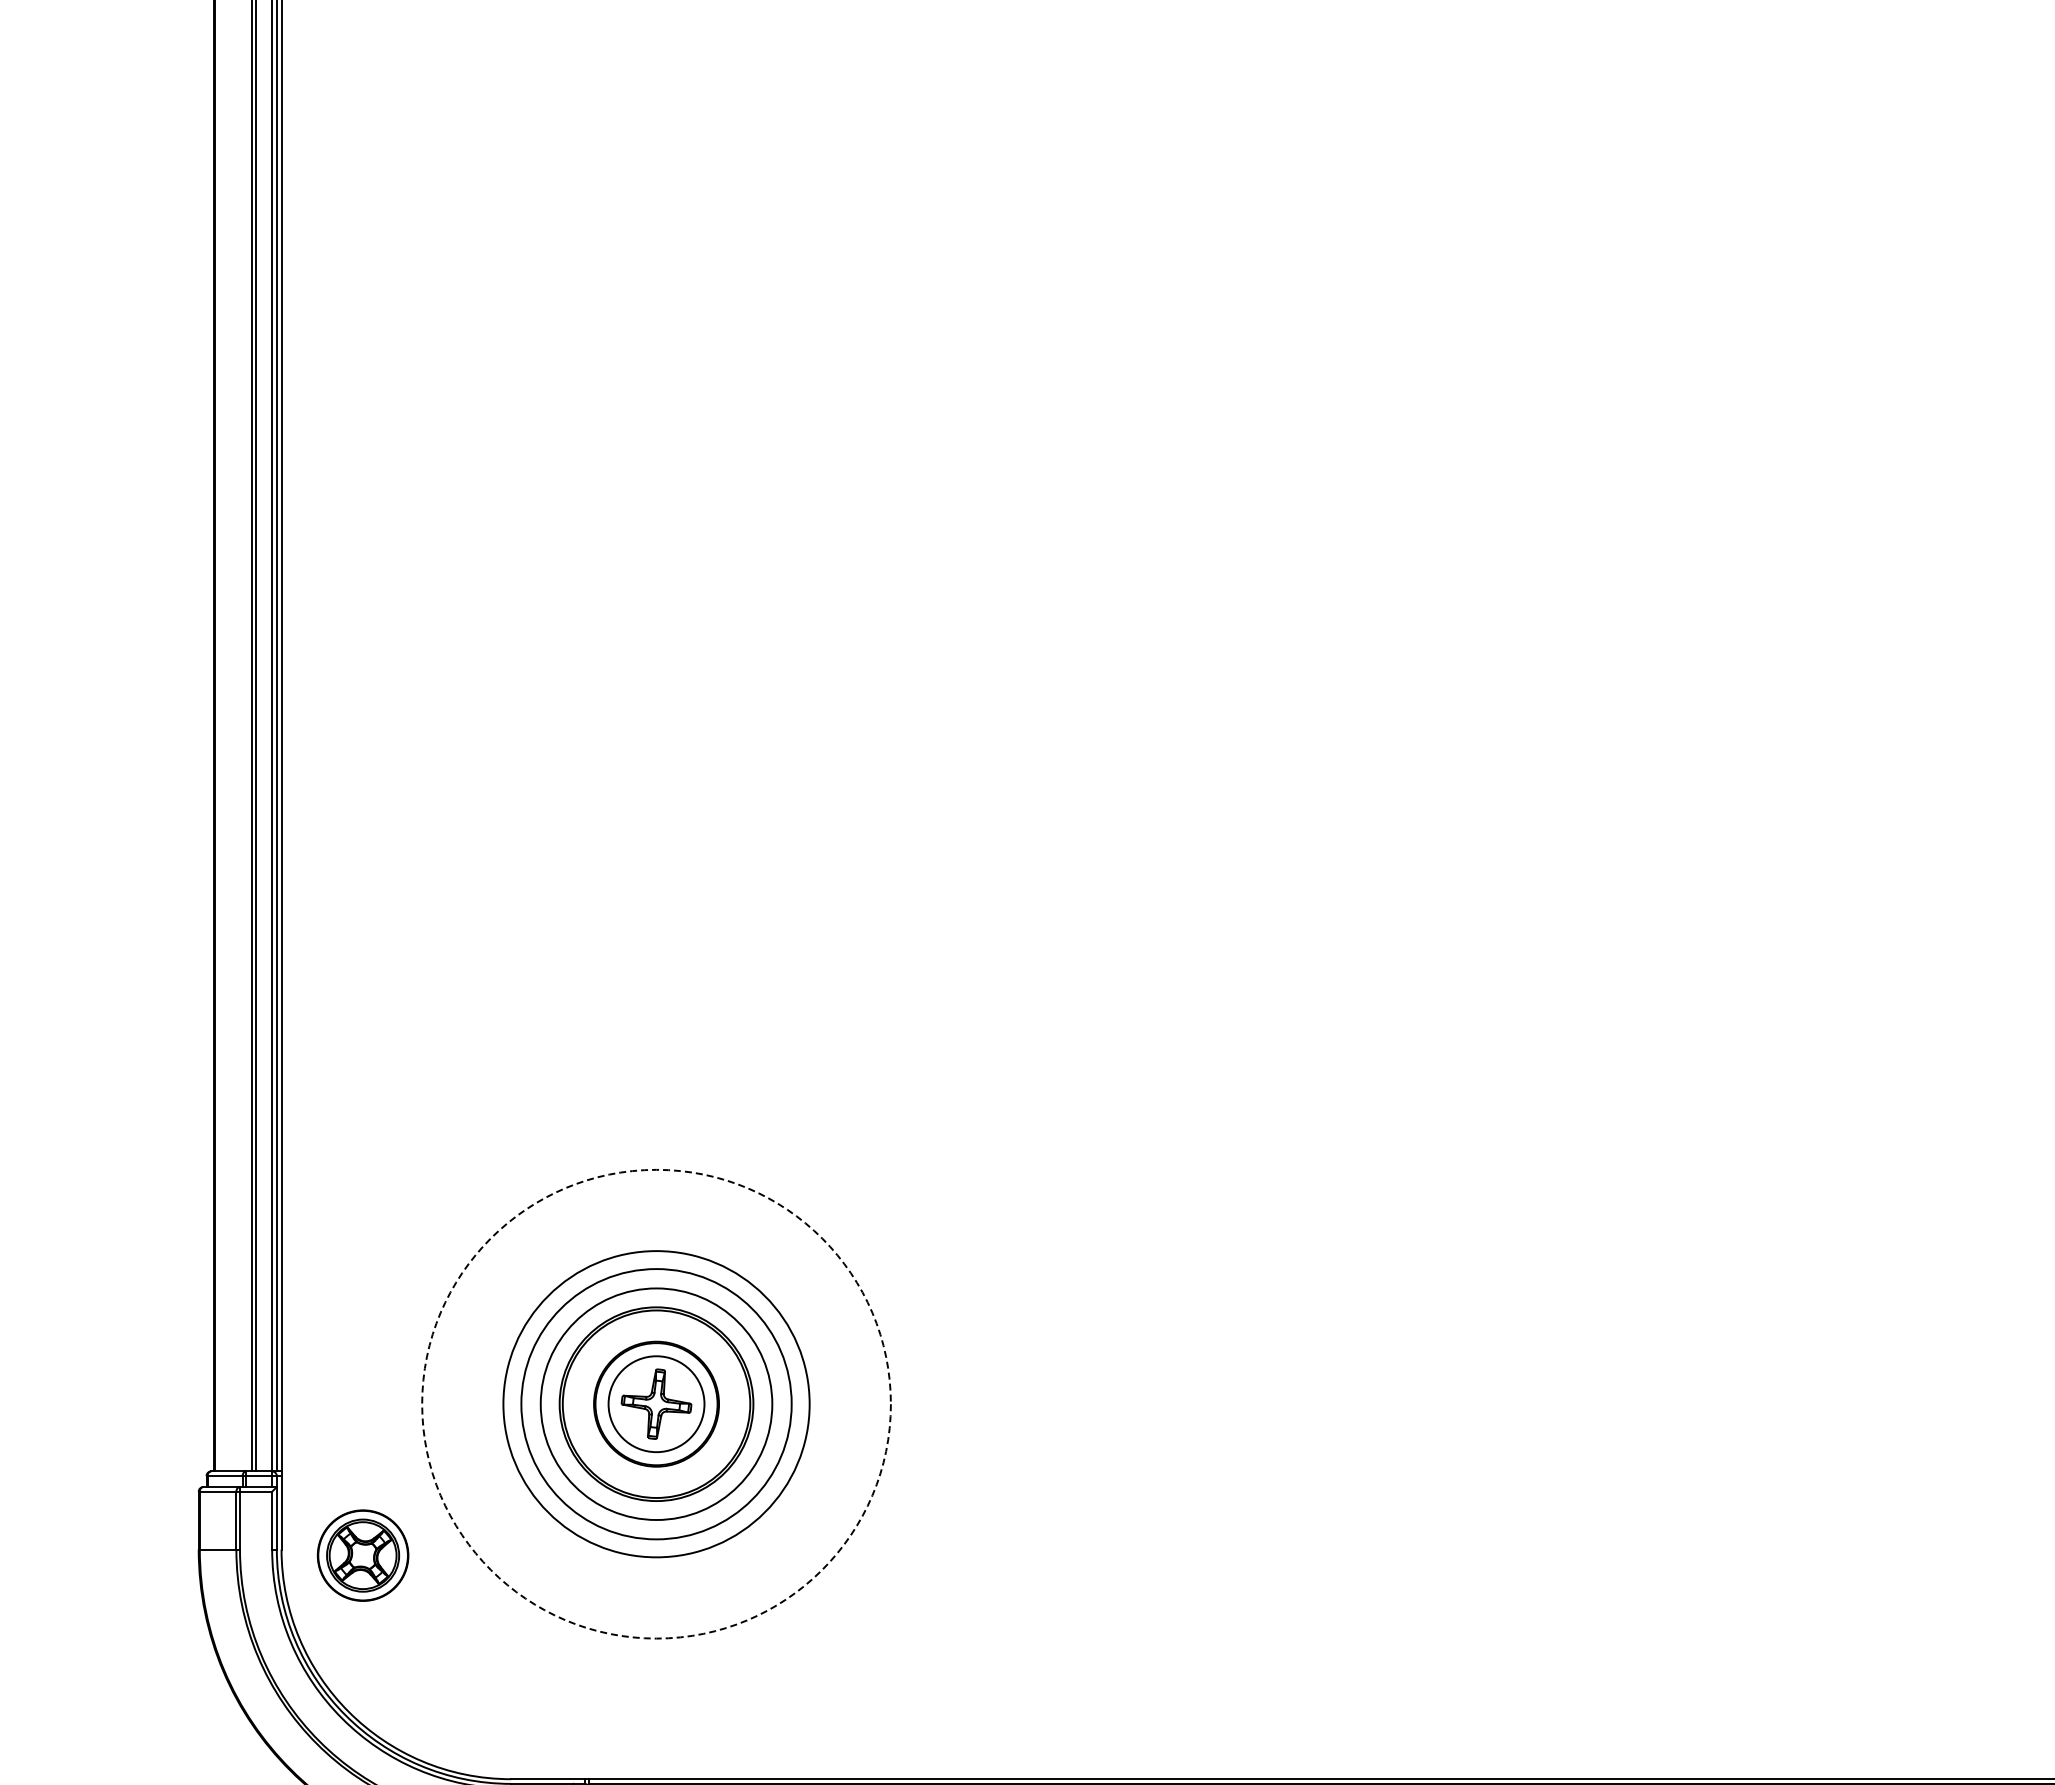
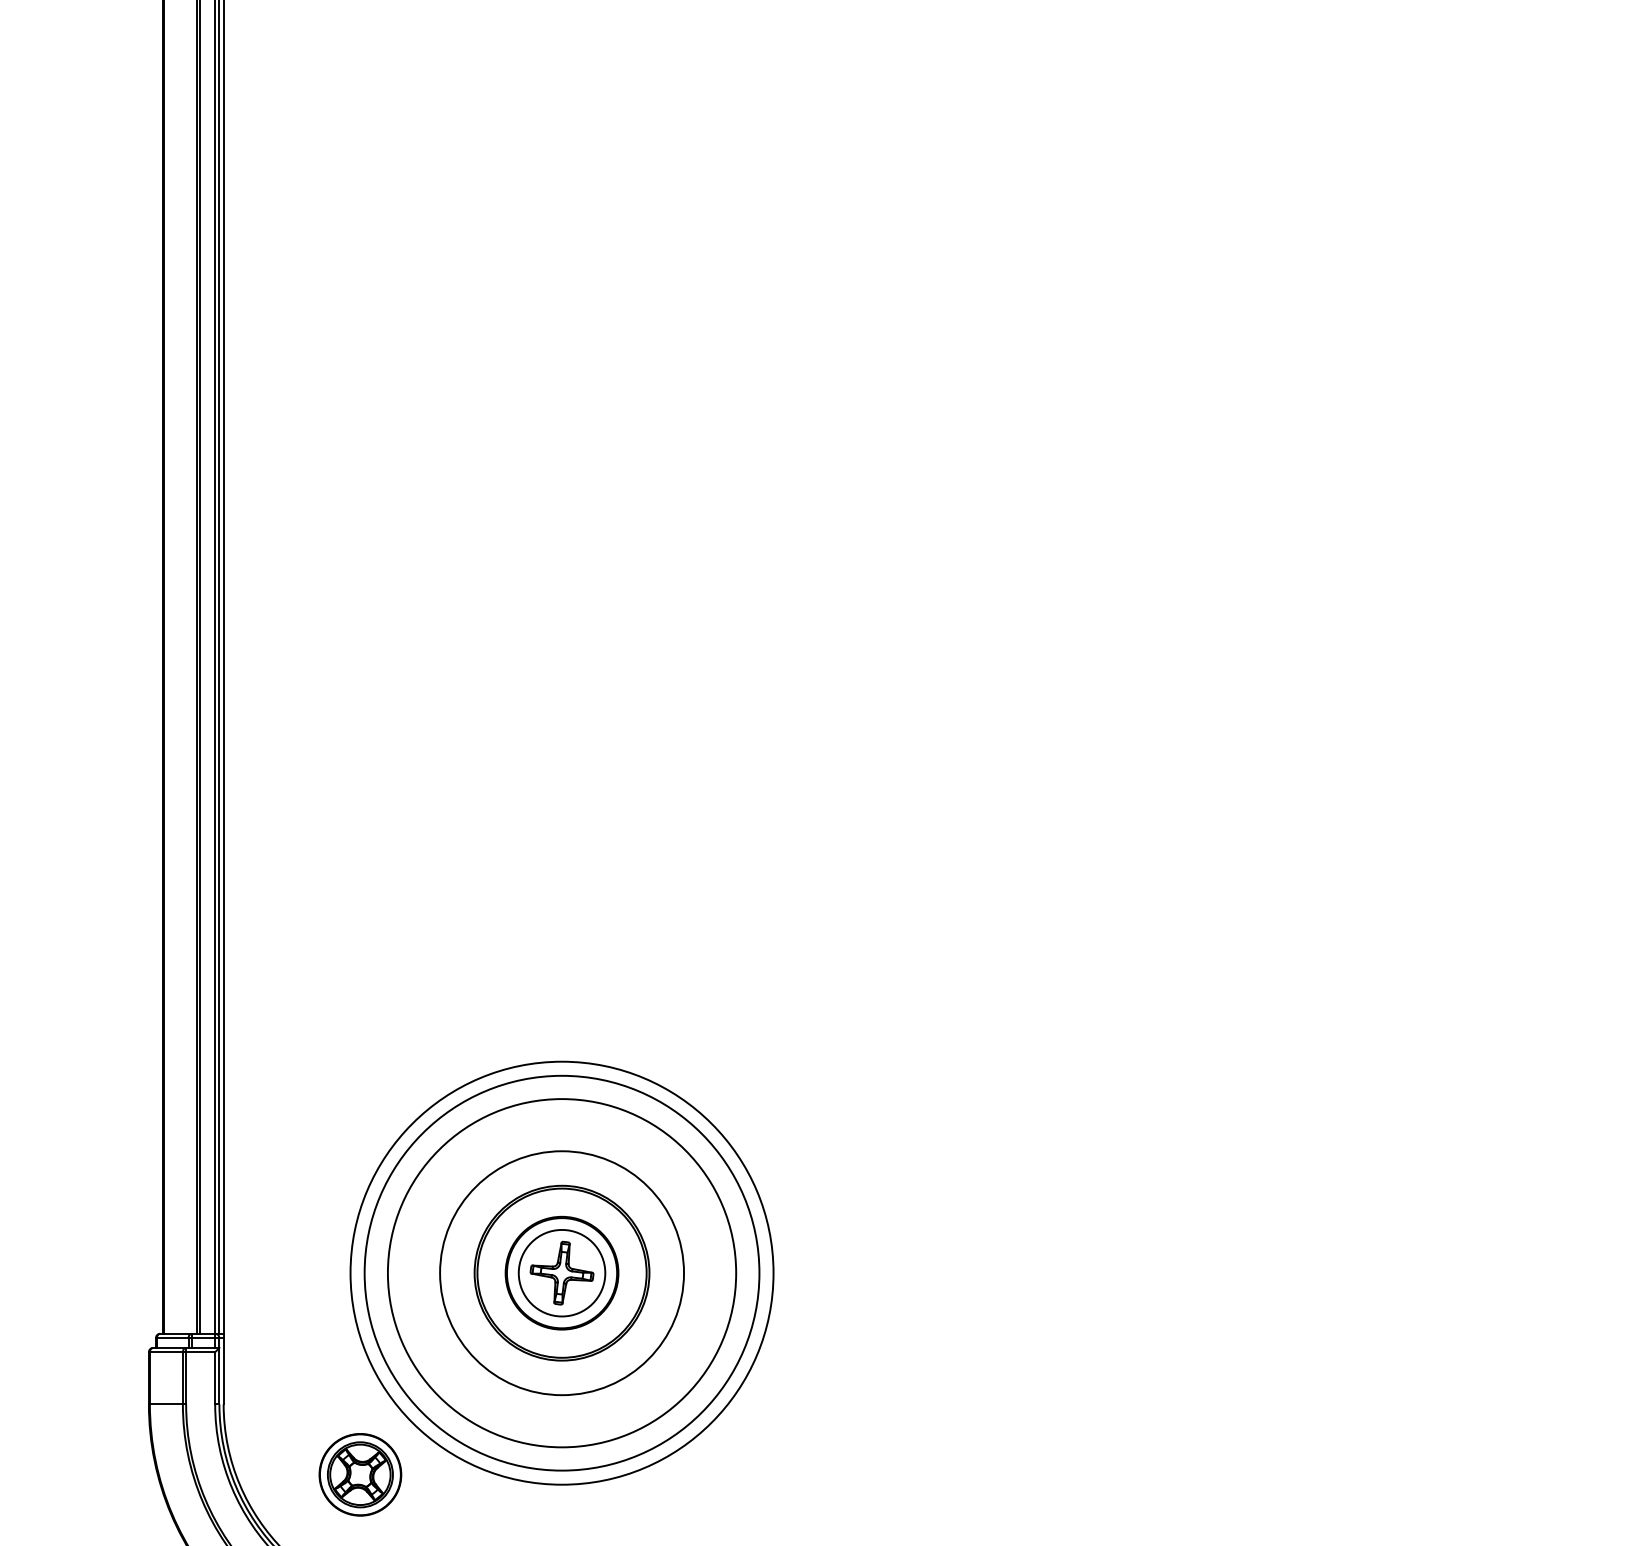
circle: (656, 1403) -> (562, 1272), dashed -> solid
circle: (656, 1403) -> (562, 1272), size x1.43
circle: (656, 1404) -> (562, 1273), size x1.67
part: (362, 1555) -> (359, 1474), moved

